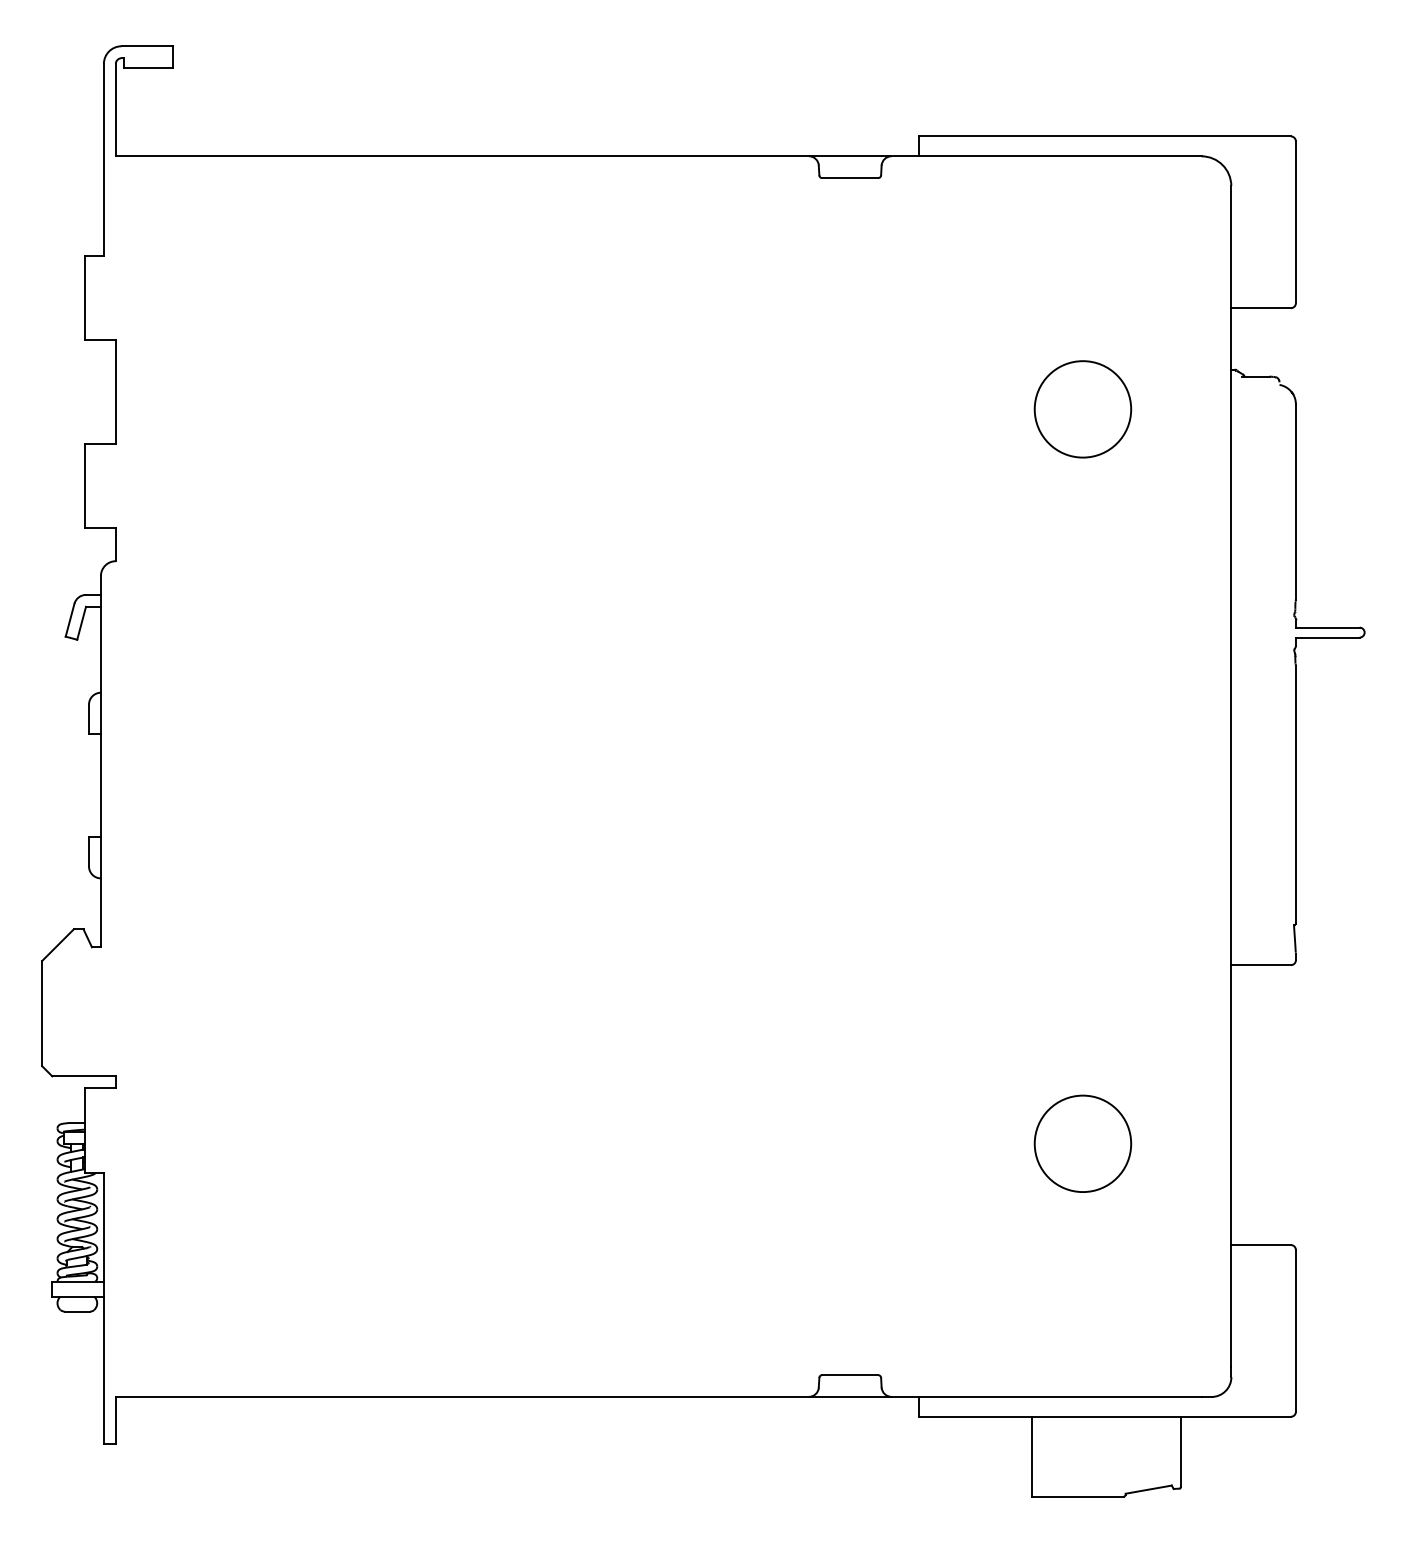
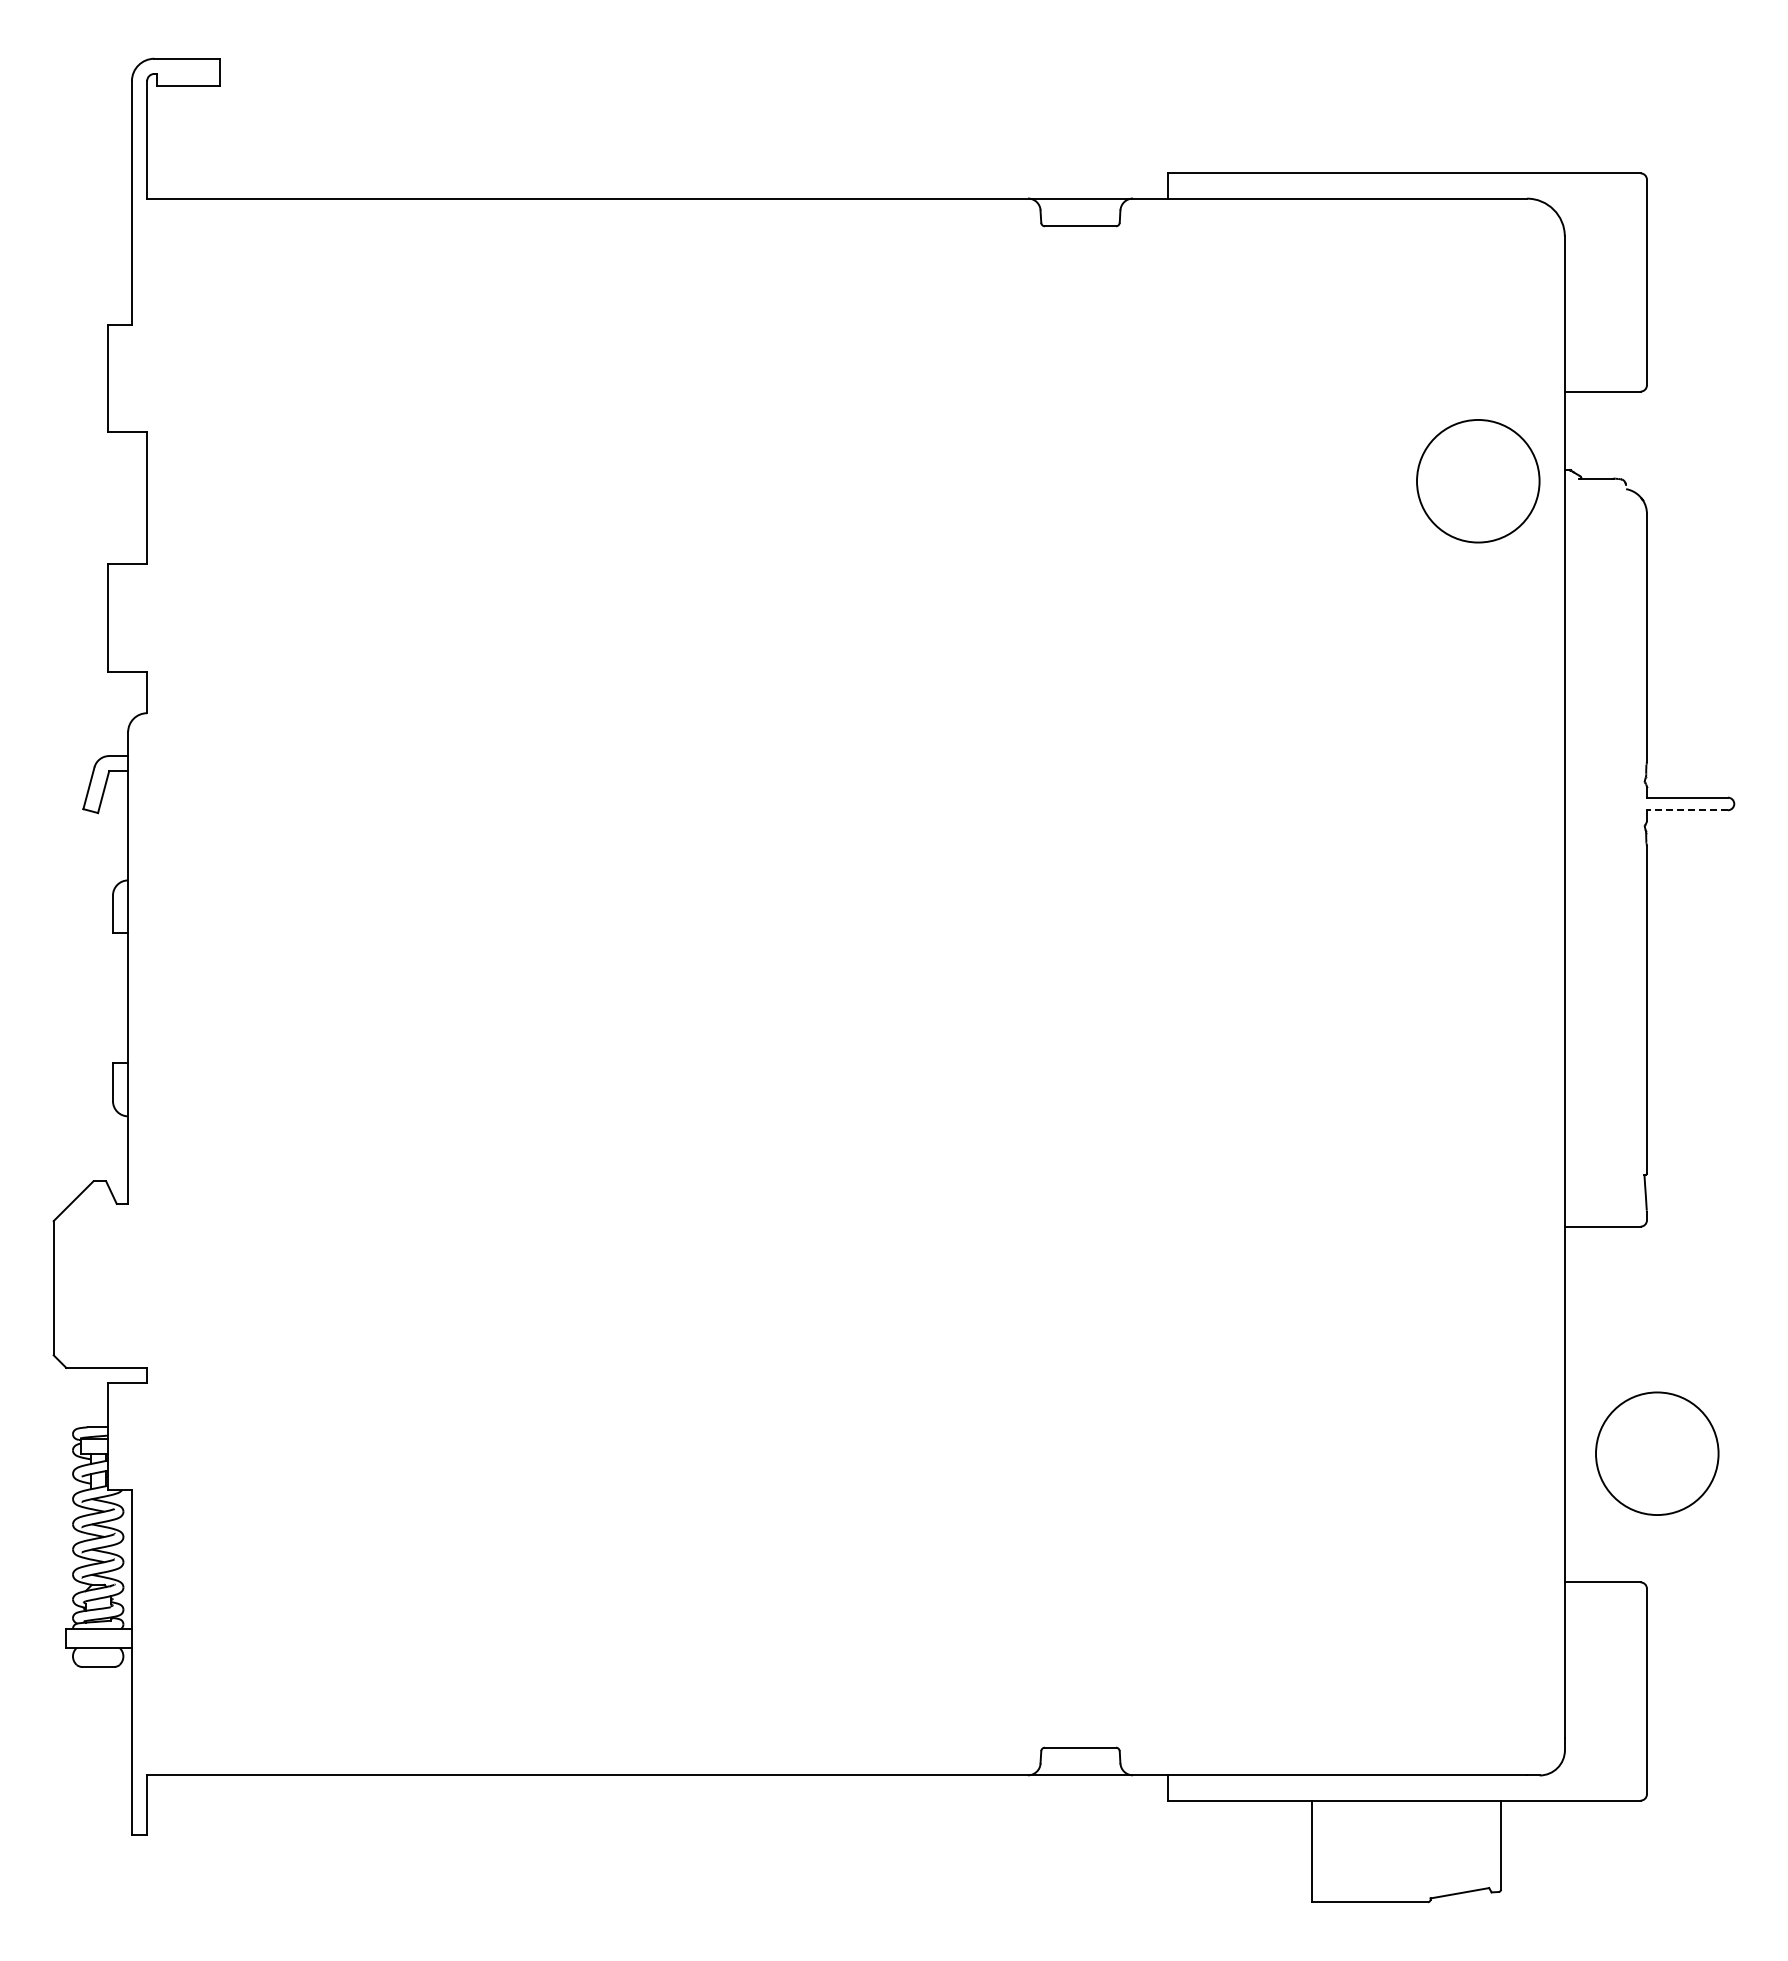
circle: (1083, 409) -> (1478, 481), moved
line: (1327, 637) -> (1687, 810), solid -> dashed
circle: (1083, 1143) -> (1657, 1453), moved

